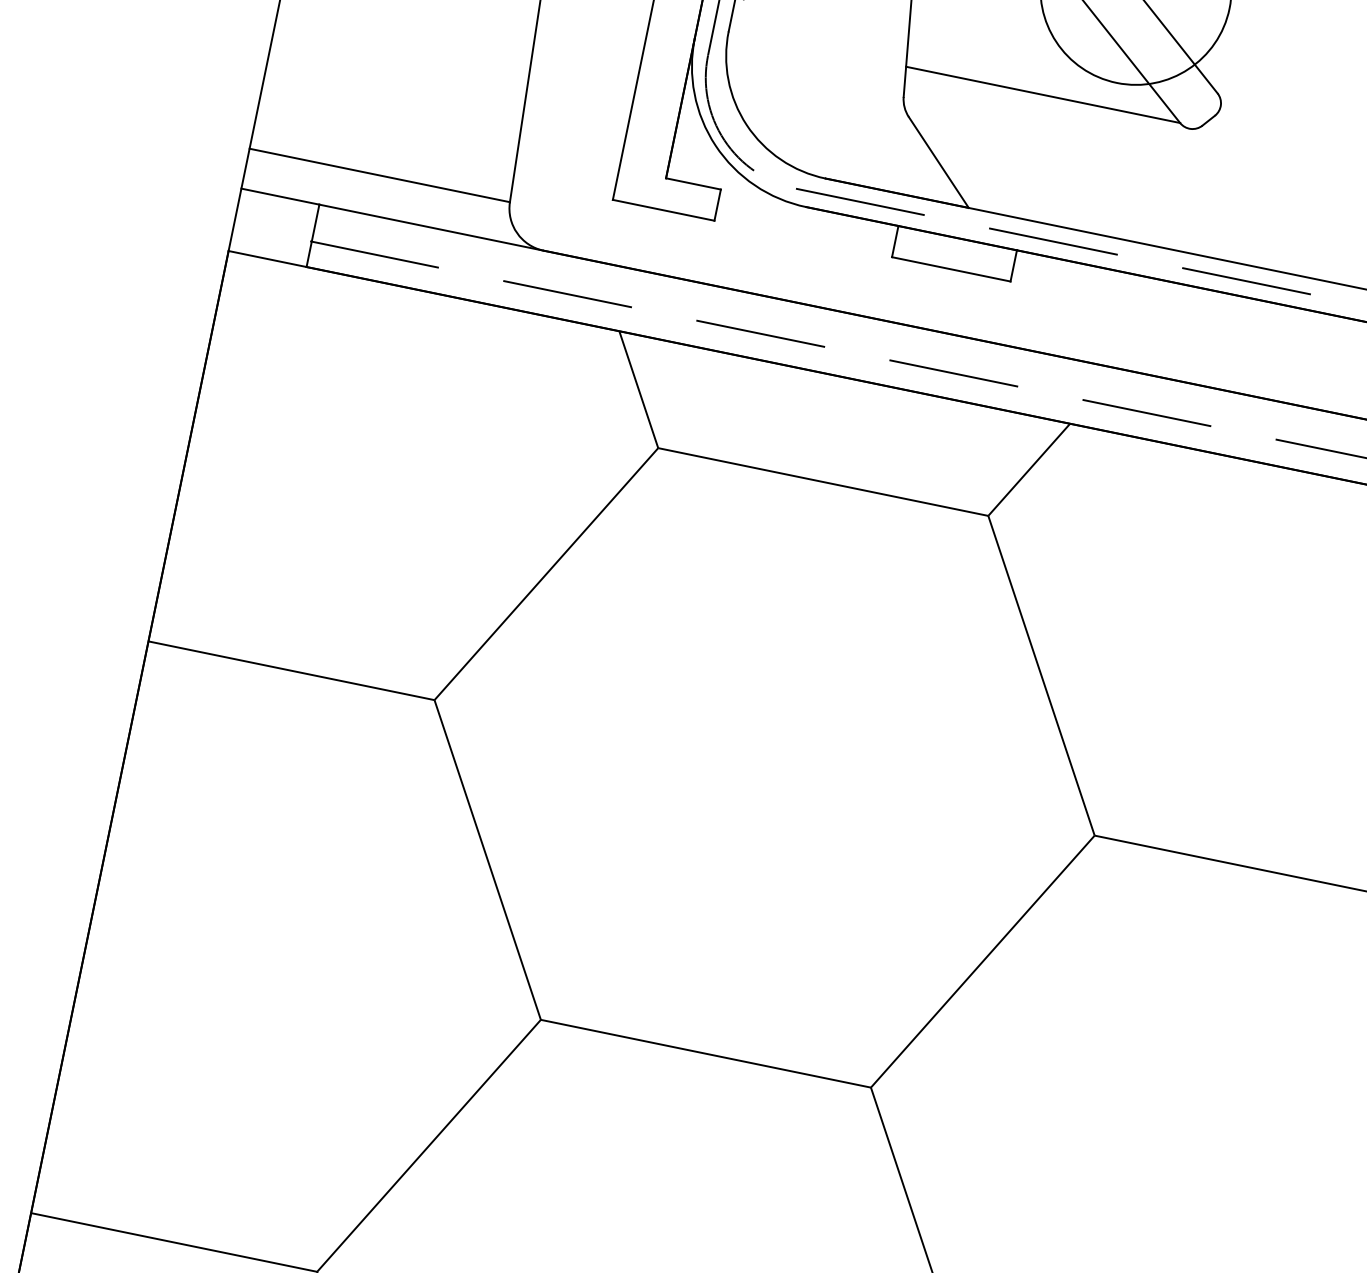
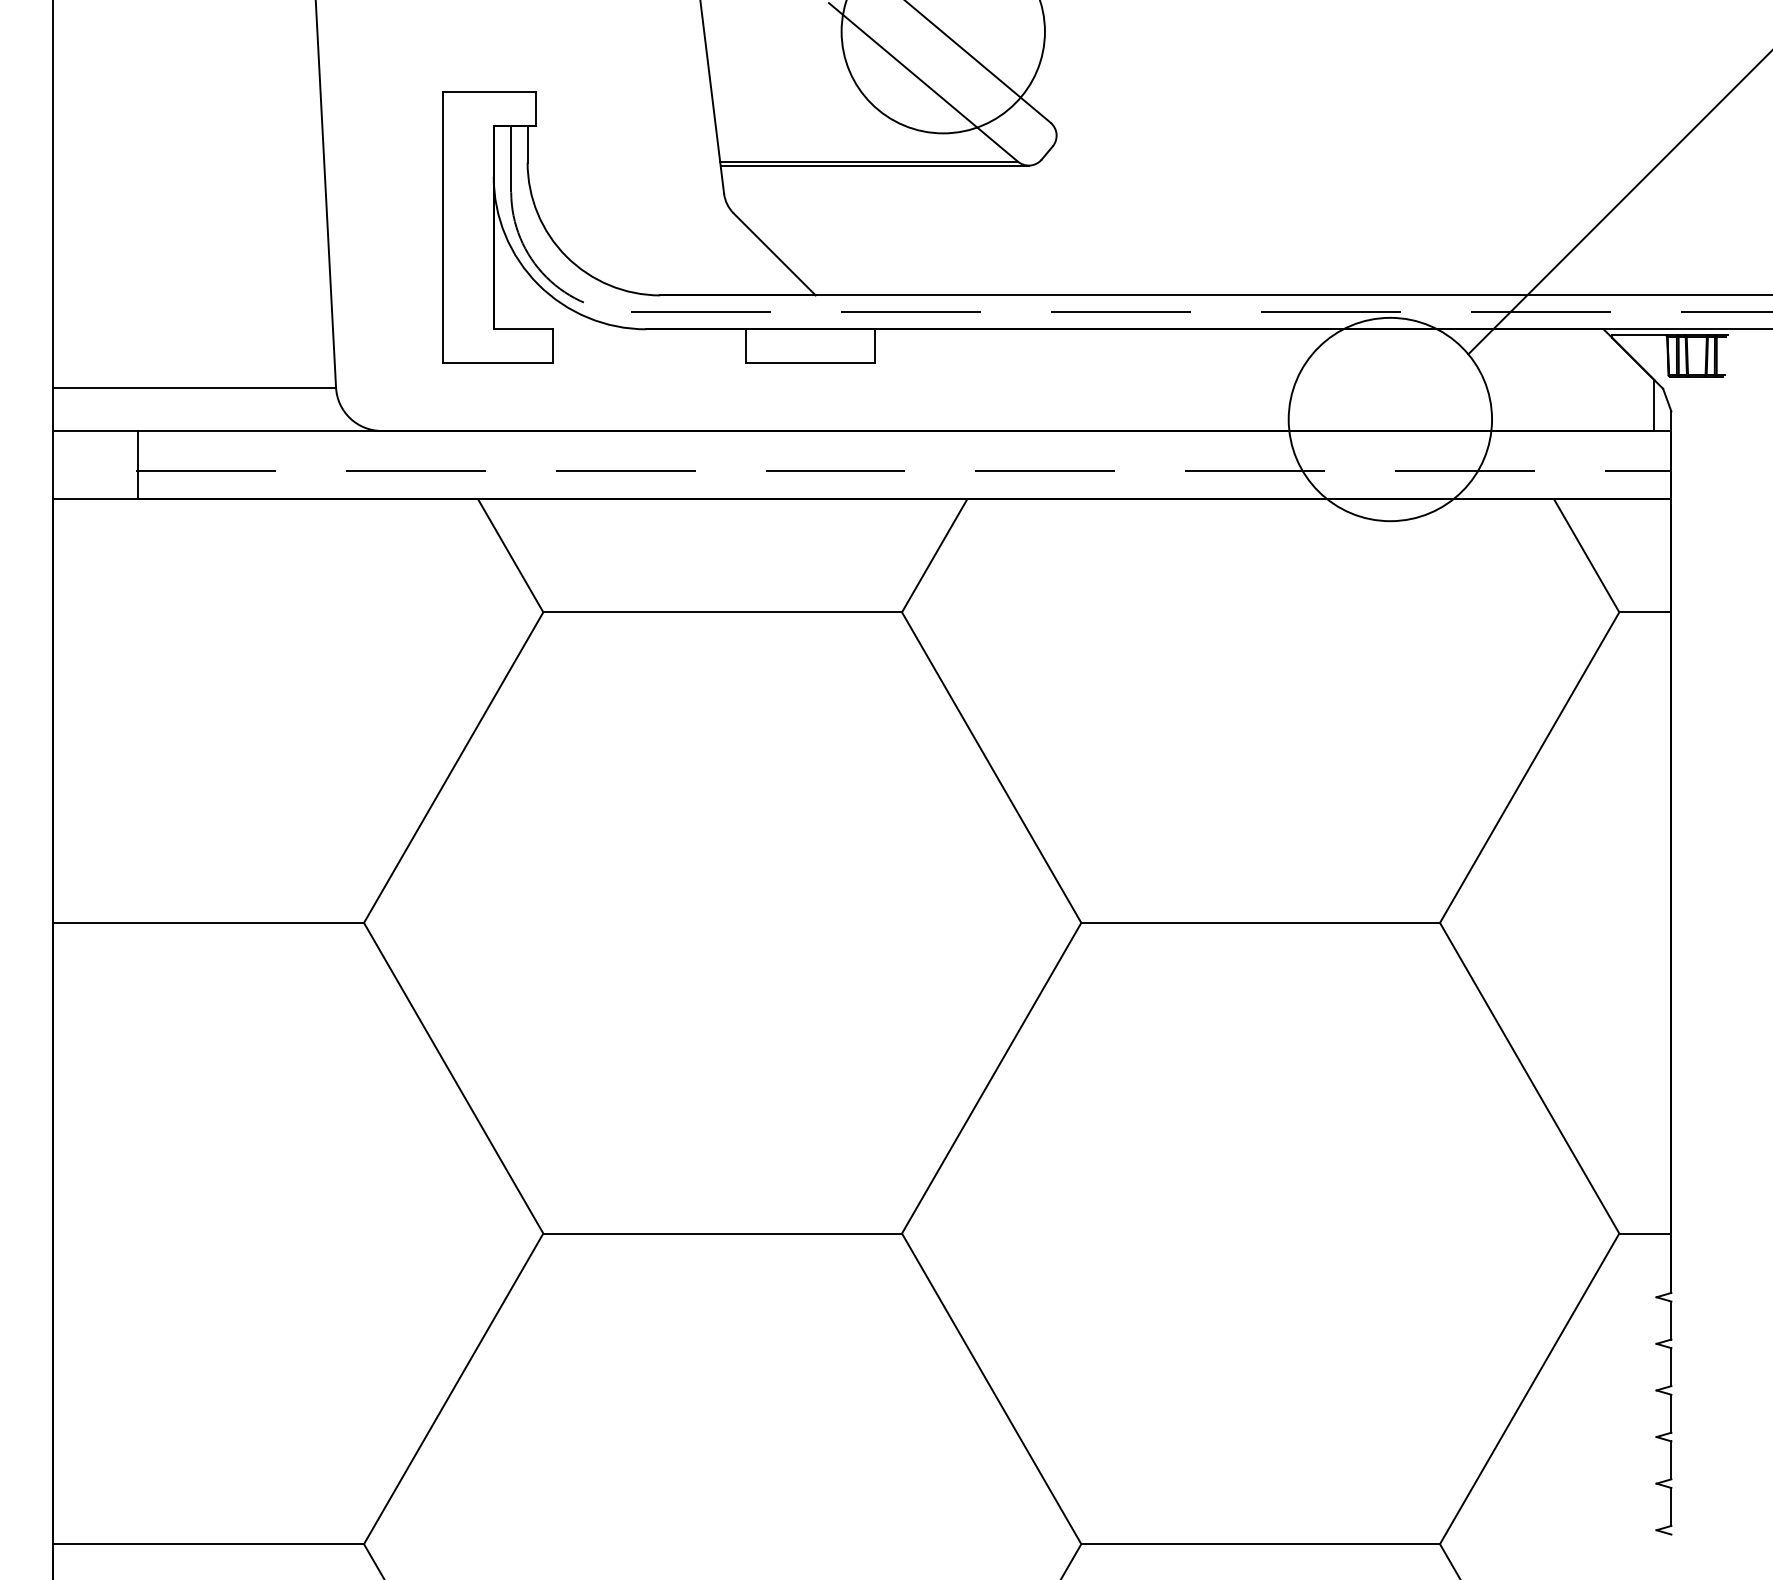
line: (1047, 99) -> (874, 165), added

